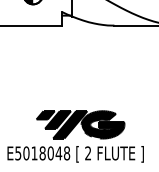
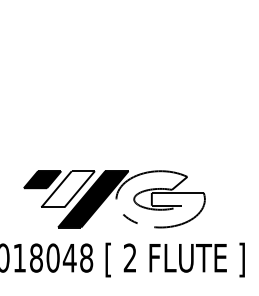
fill: (58, 119) -> (69, 188), removed
fill: (102, 124) -> (159, 198), removed

